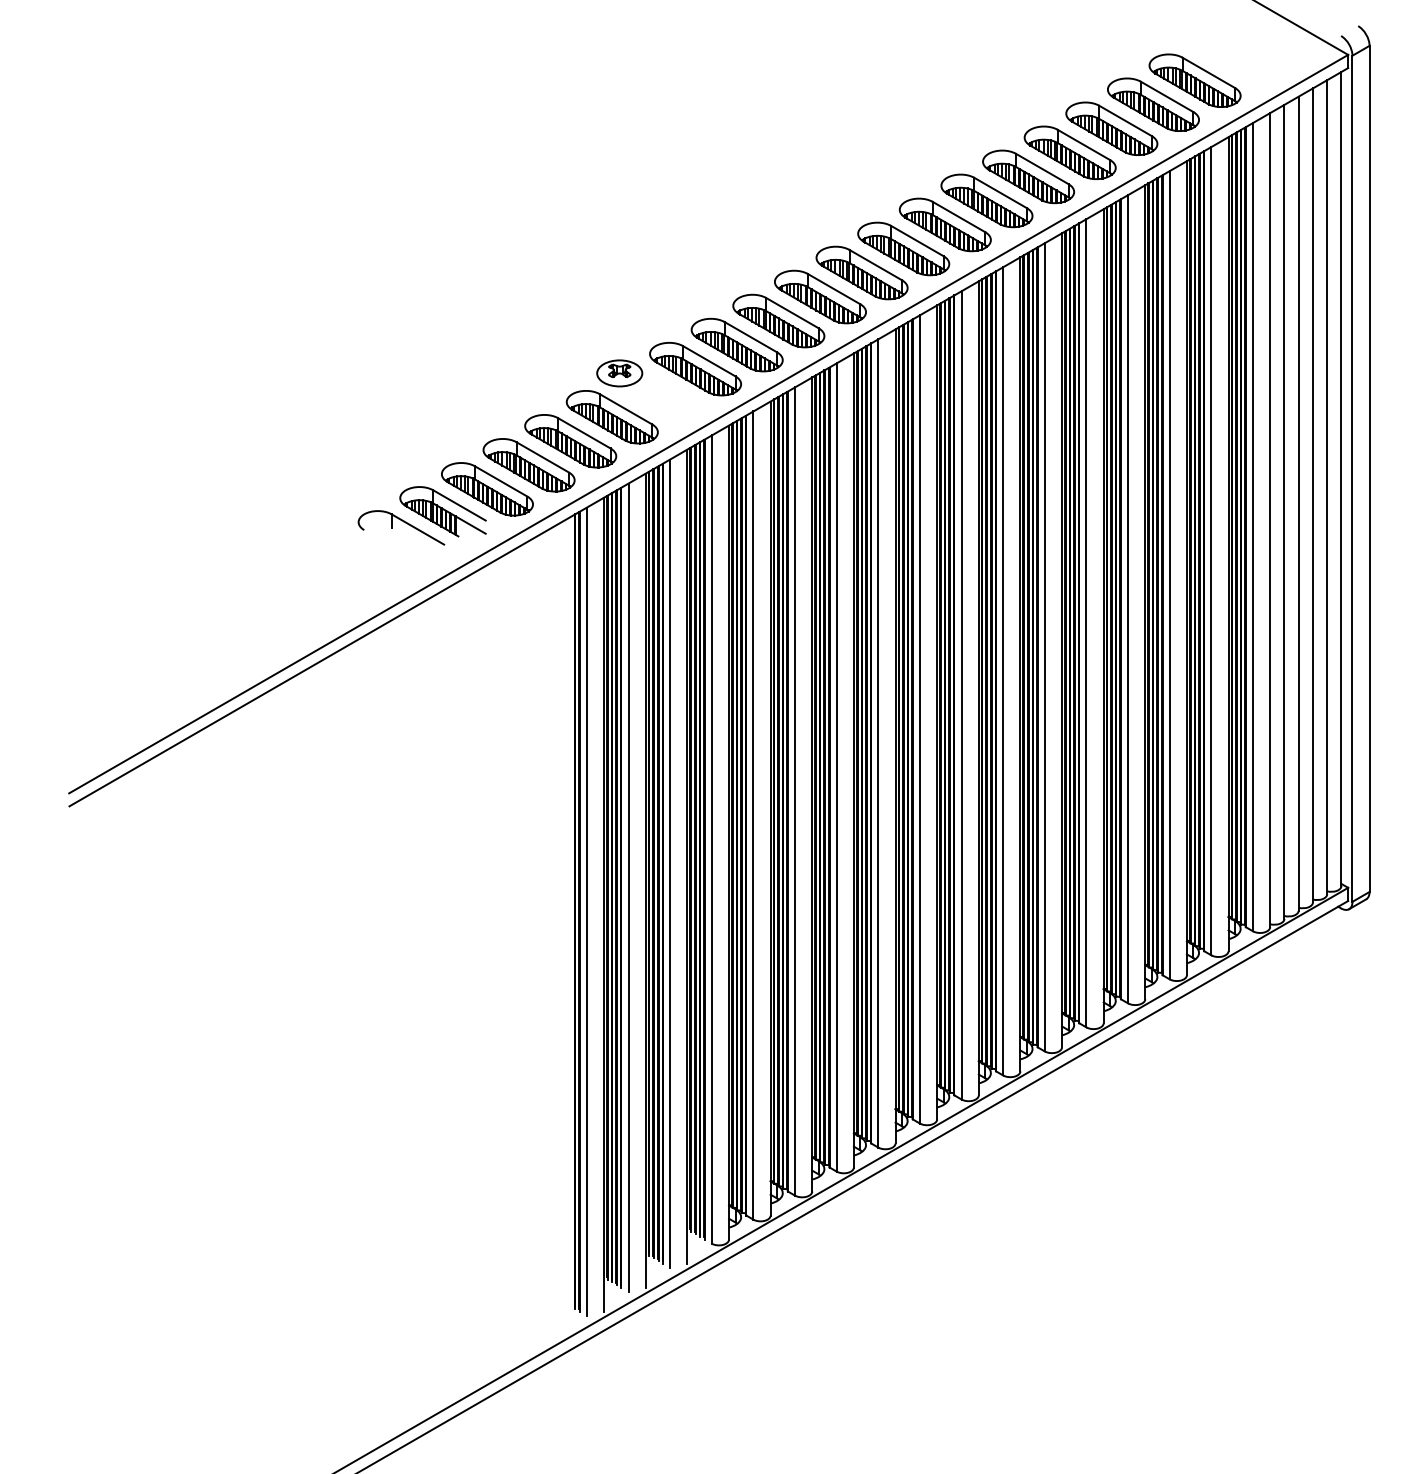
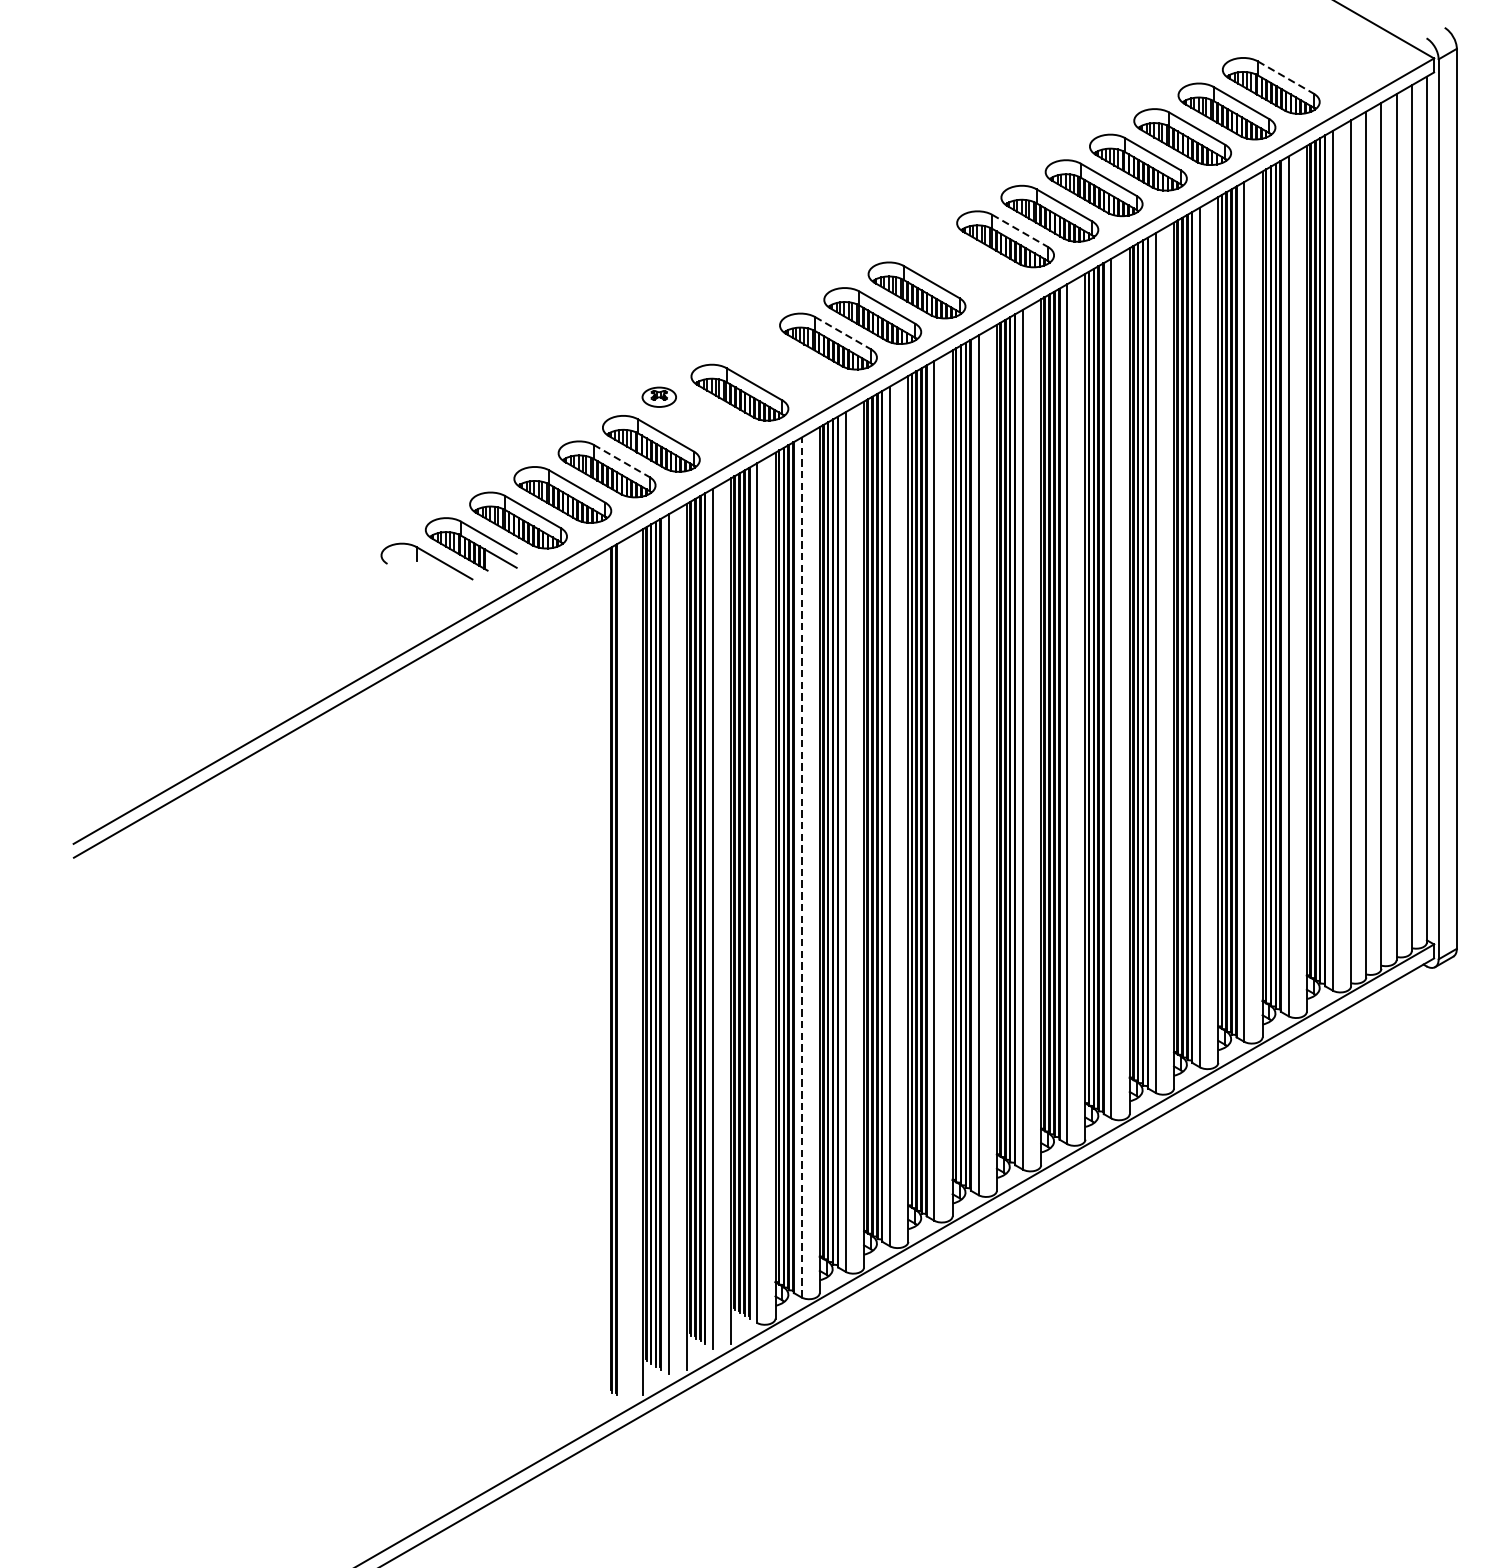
line: (1209, 73) -> (1286, 78), solid -> dashed
line: (959, 217) -> (1020, 231), solid -> dashed
part: (903, 248) -> (961, 264), removed
line: (792, 313) -> (843, 333), solid -> dashed
part: (736, 344) -> (783, 366), removed
part: (619, 373) -> (658, 397), size x0.7
line: (584, 433) -> (621, 461), solid -> dashed
line: (753, 815) -> (801, 867), solid -> dashed
line: (586, 911) -> (623, 969), removed

